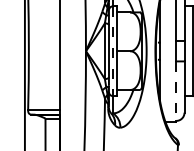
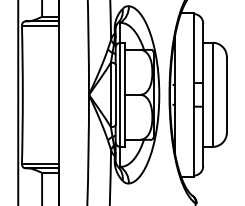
line: (113, 51) -> (120, 95), dashed -> solid
line: (176, 91) -> (193, 141), dashed -> solid

